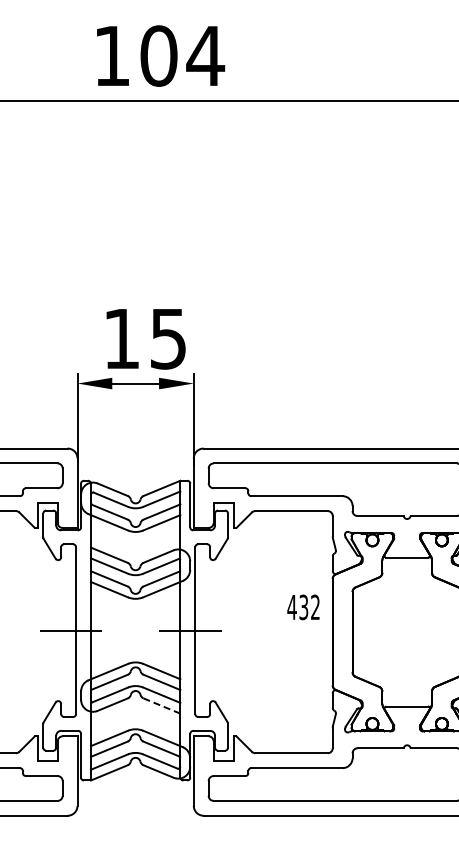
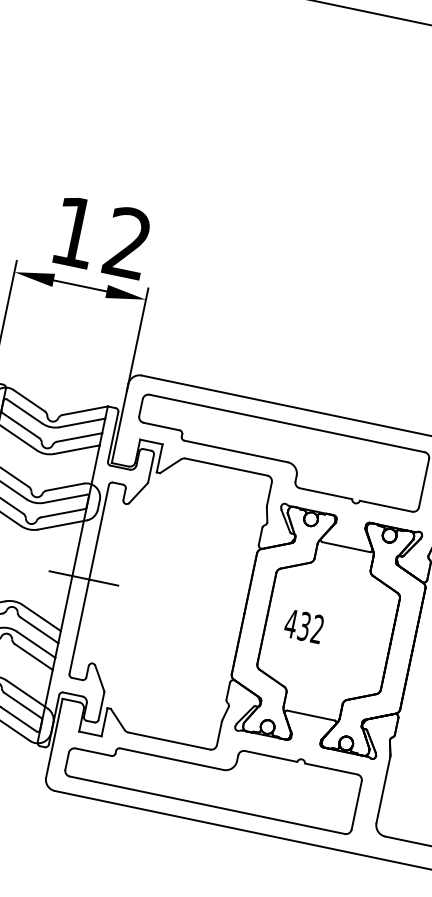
text: (167, 338) -> (126, 242), 15 -> 12
text: (303, 607) -> (304, 626), moved
line: (161, 706) -> (33, 657), dashed -> solid

